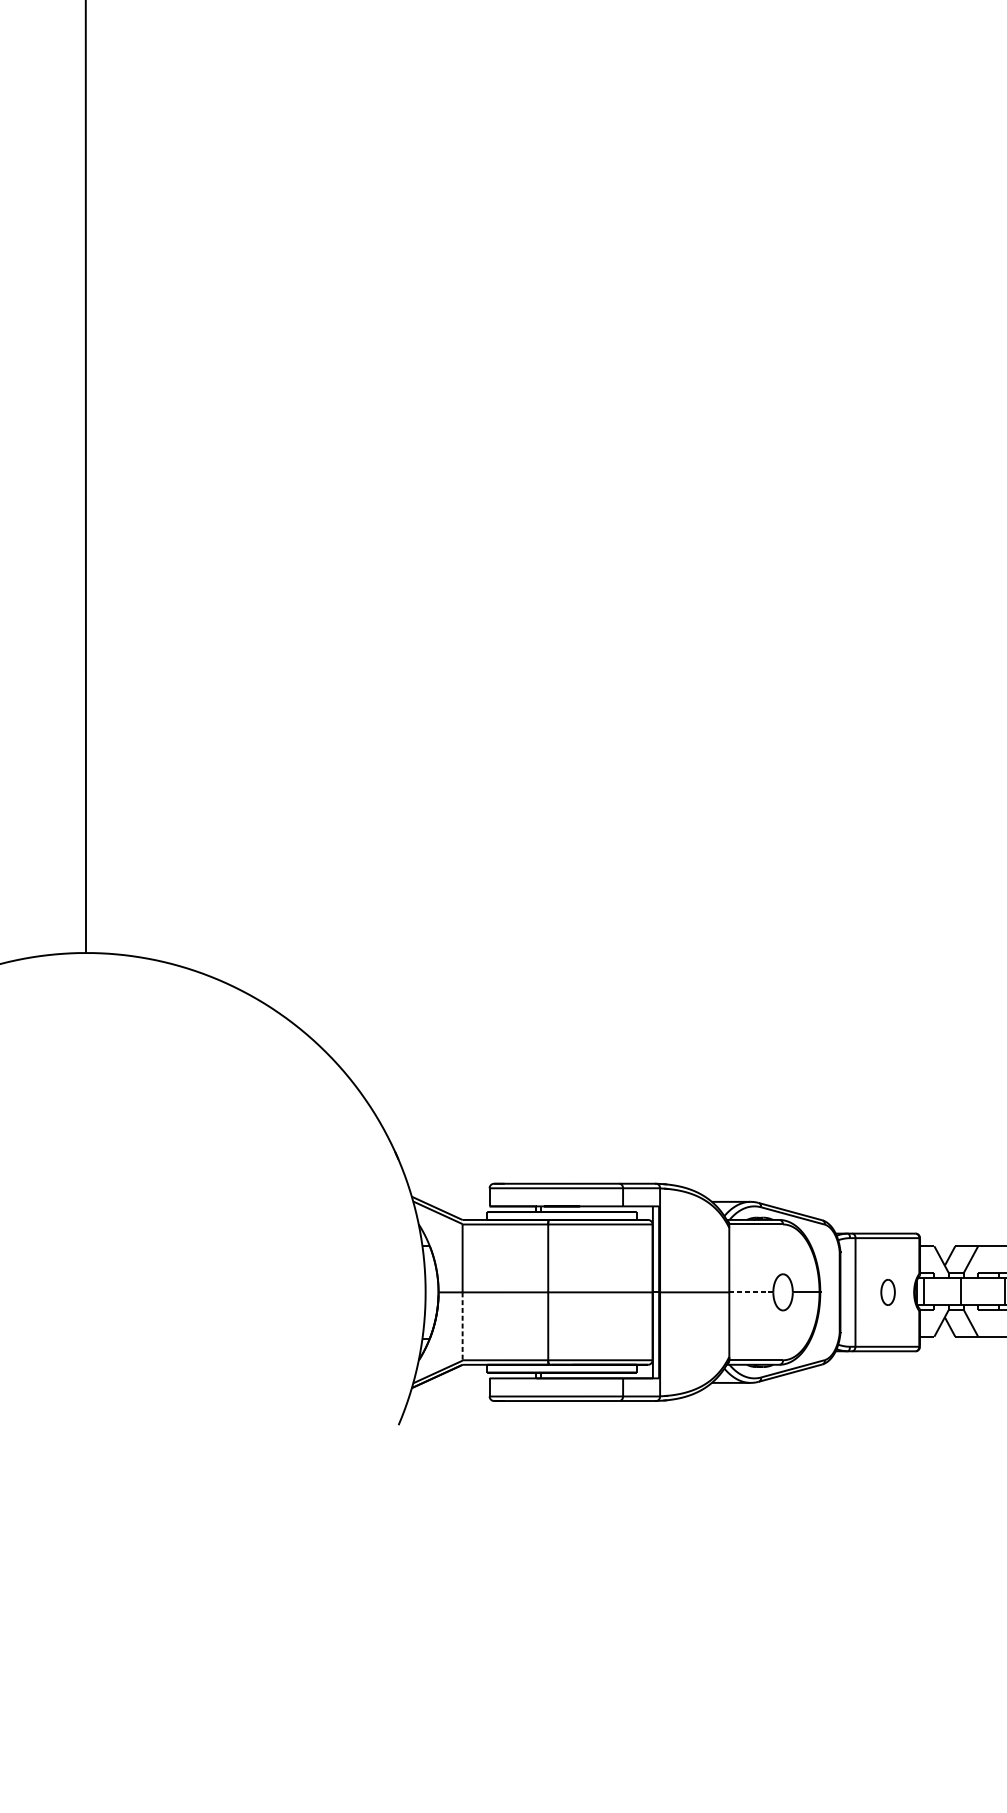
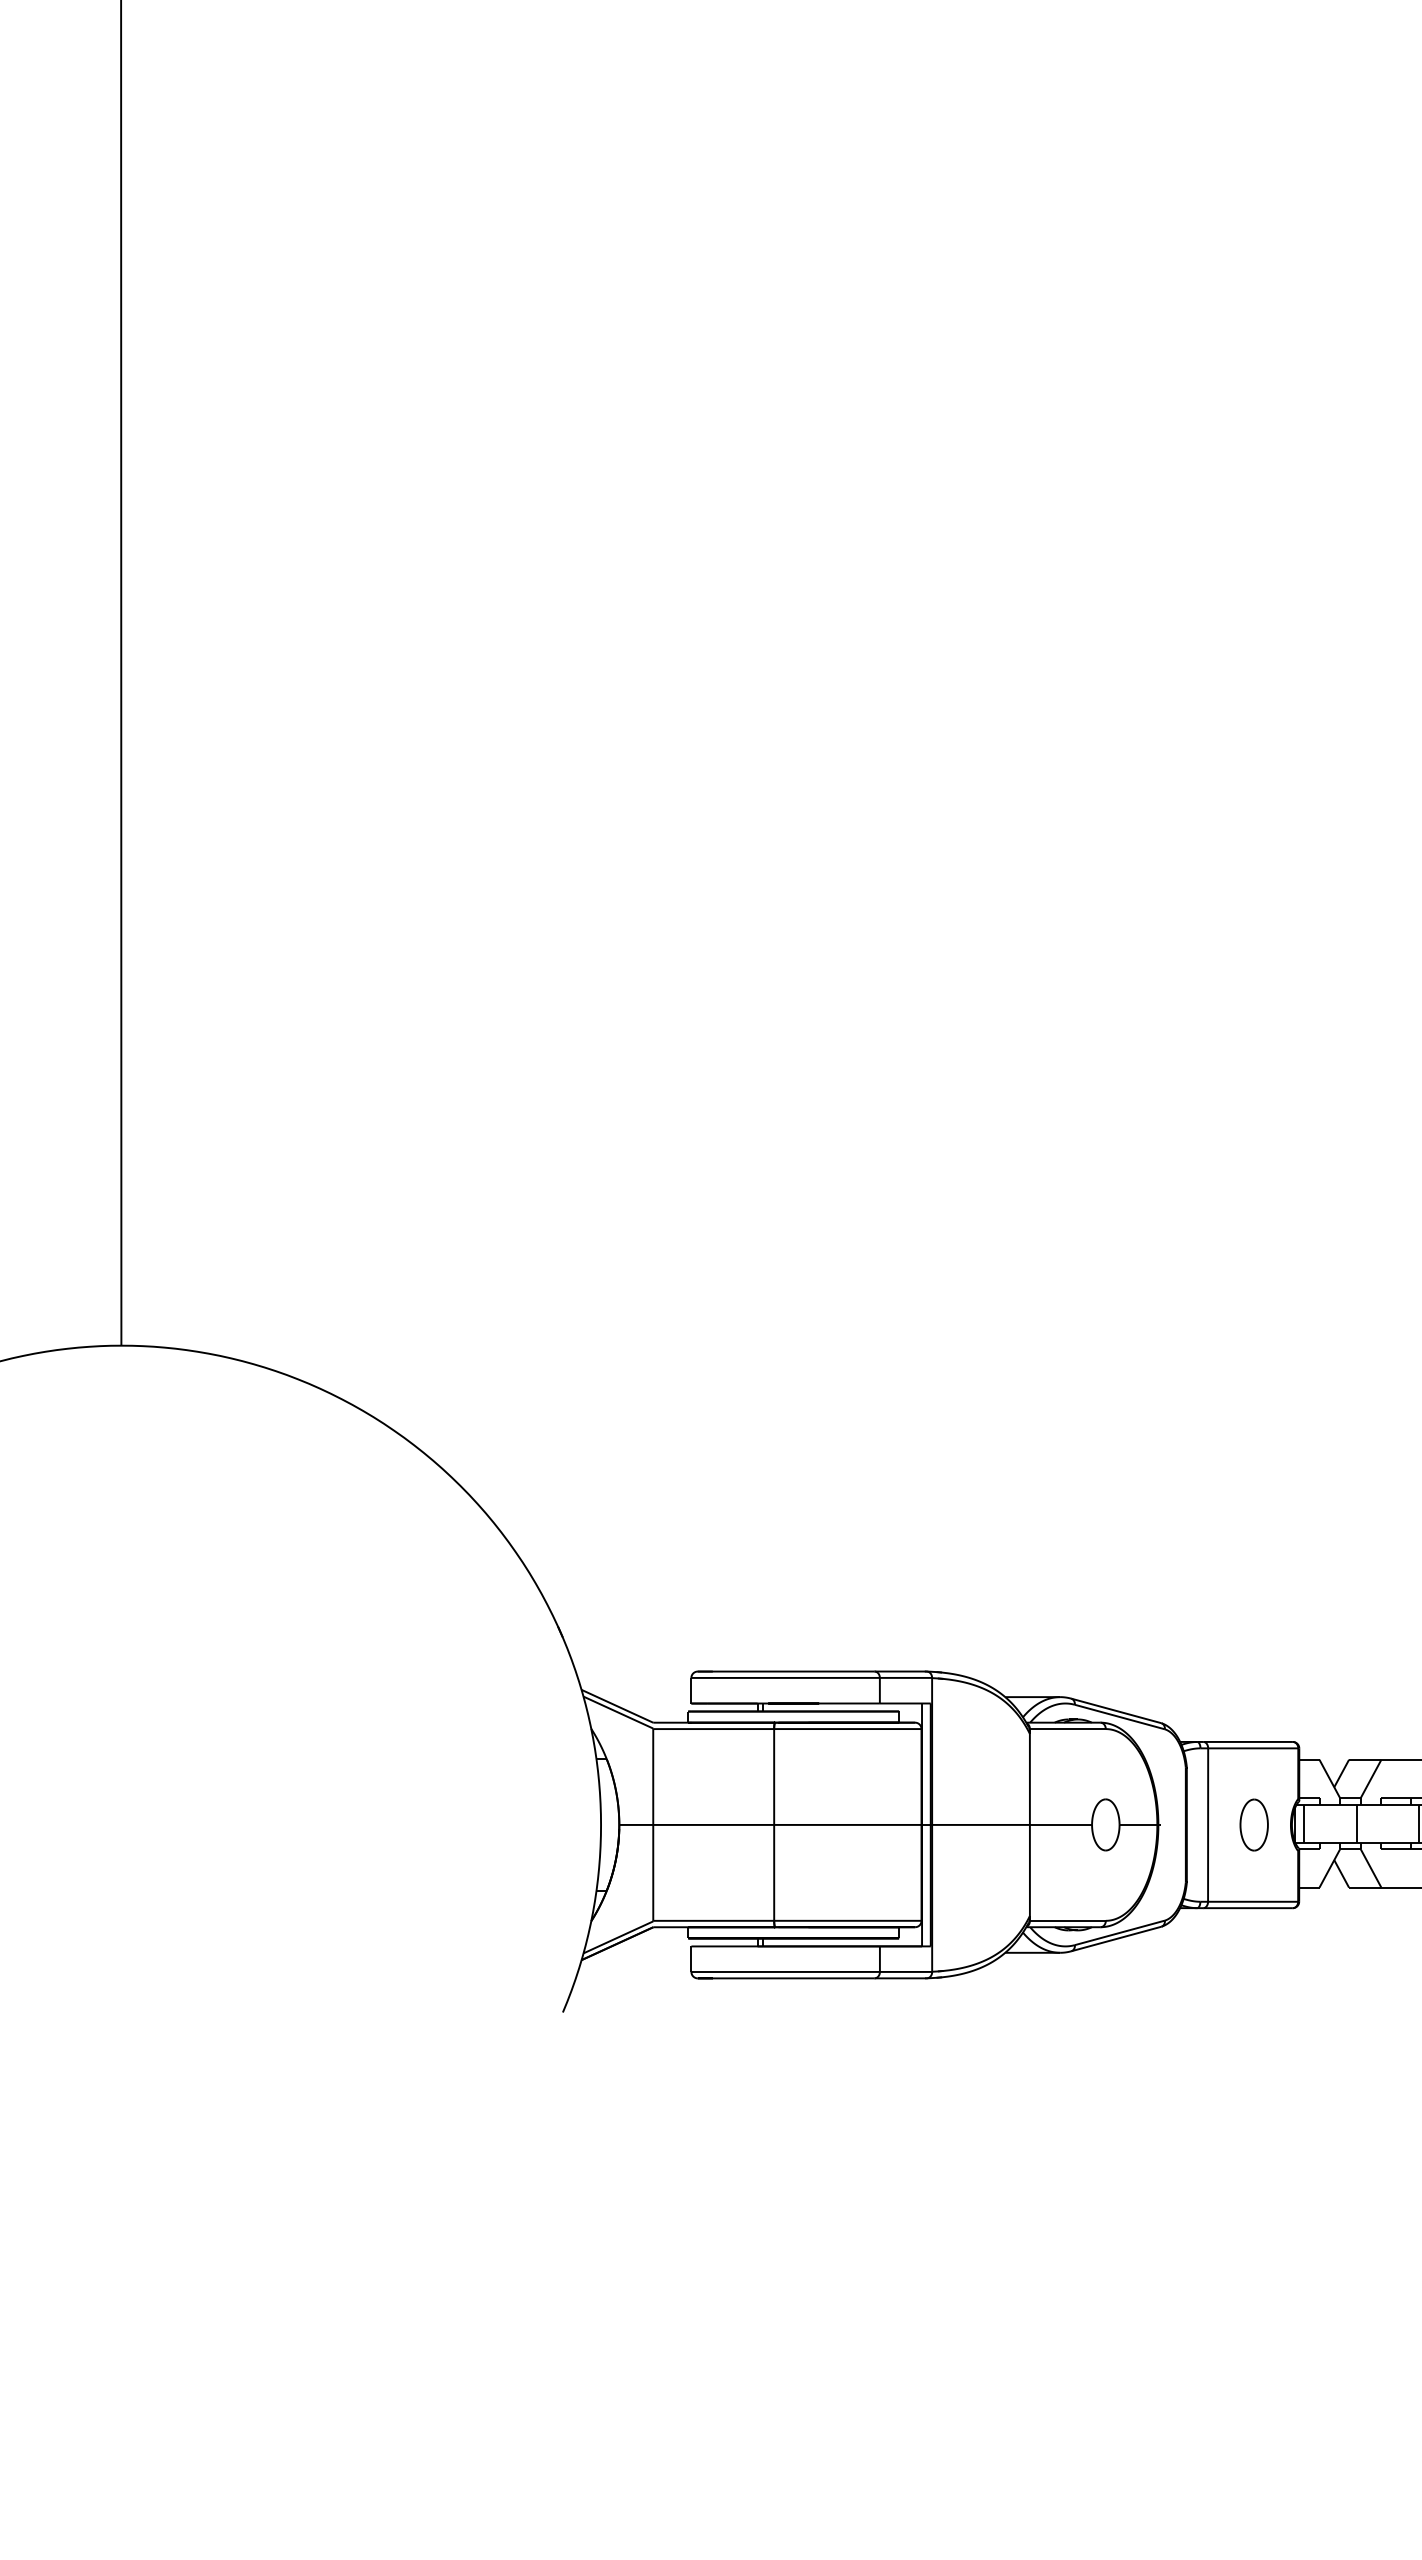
line: (750, 1292) -> (1060, 1824), dashed -> solid
part: (887, 1292) -> (1253, 1824), size x1.43
line: (462, 1326) -> (653, 1872), dashed -> solid

